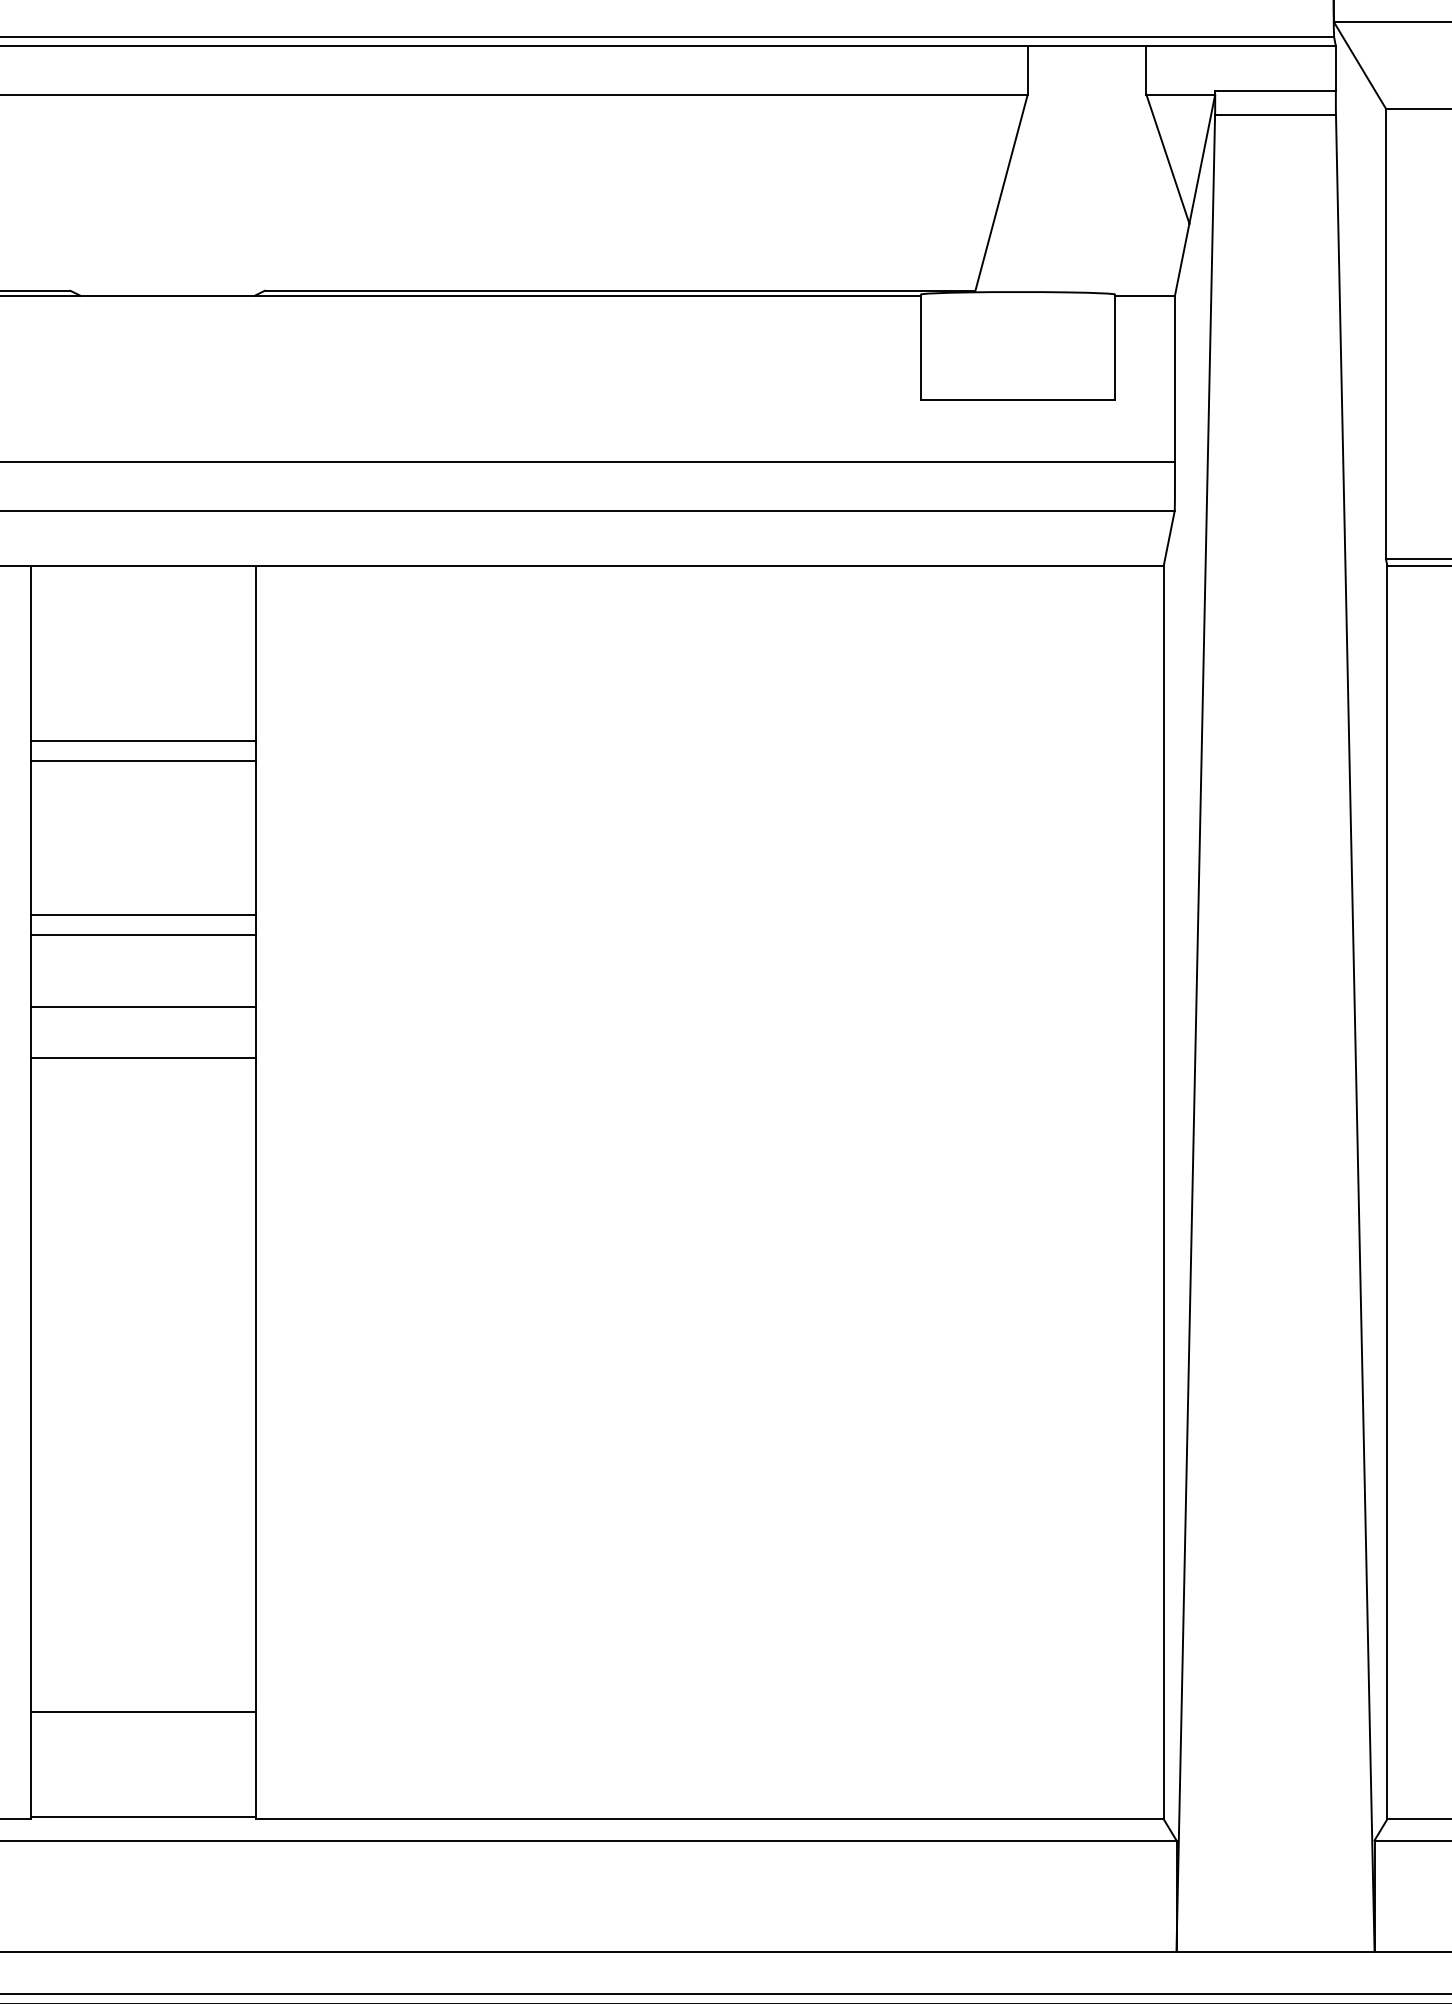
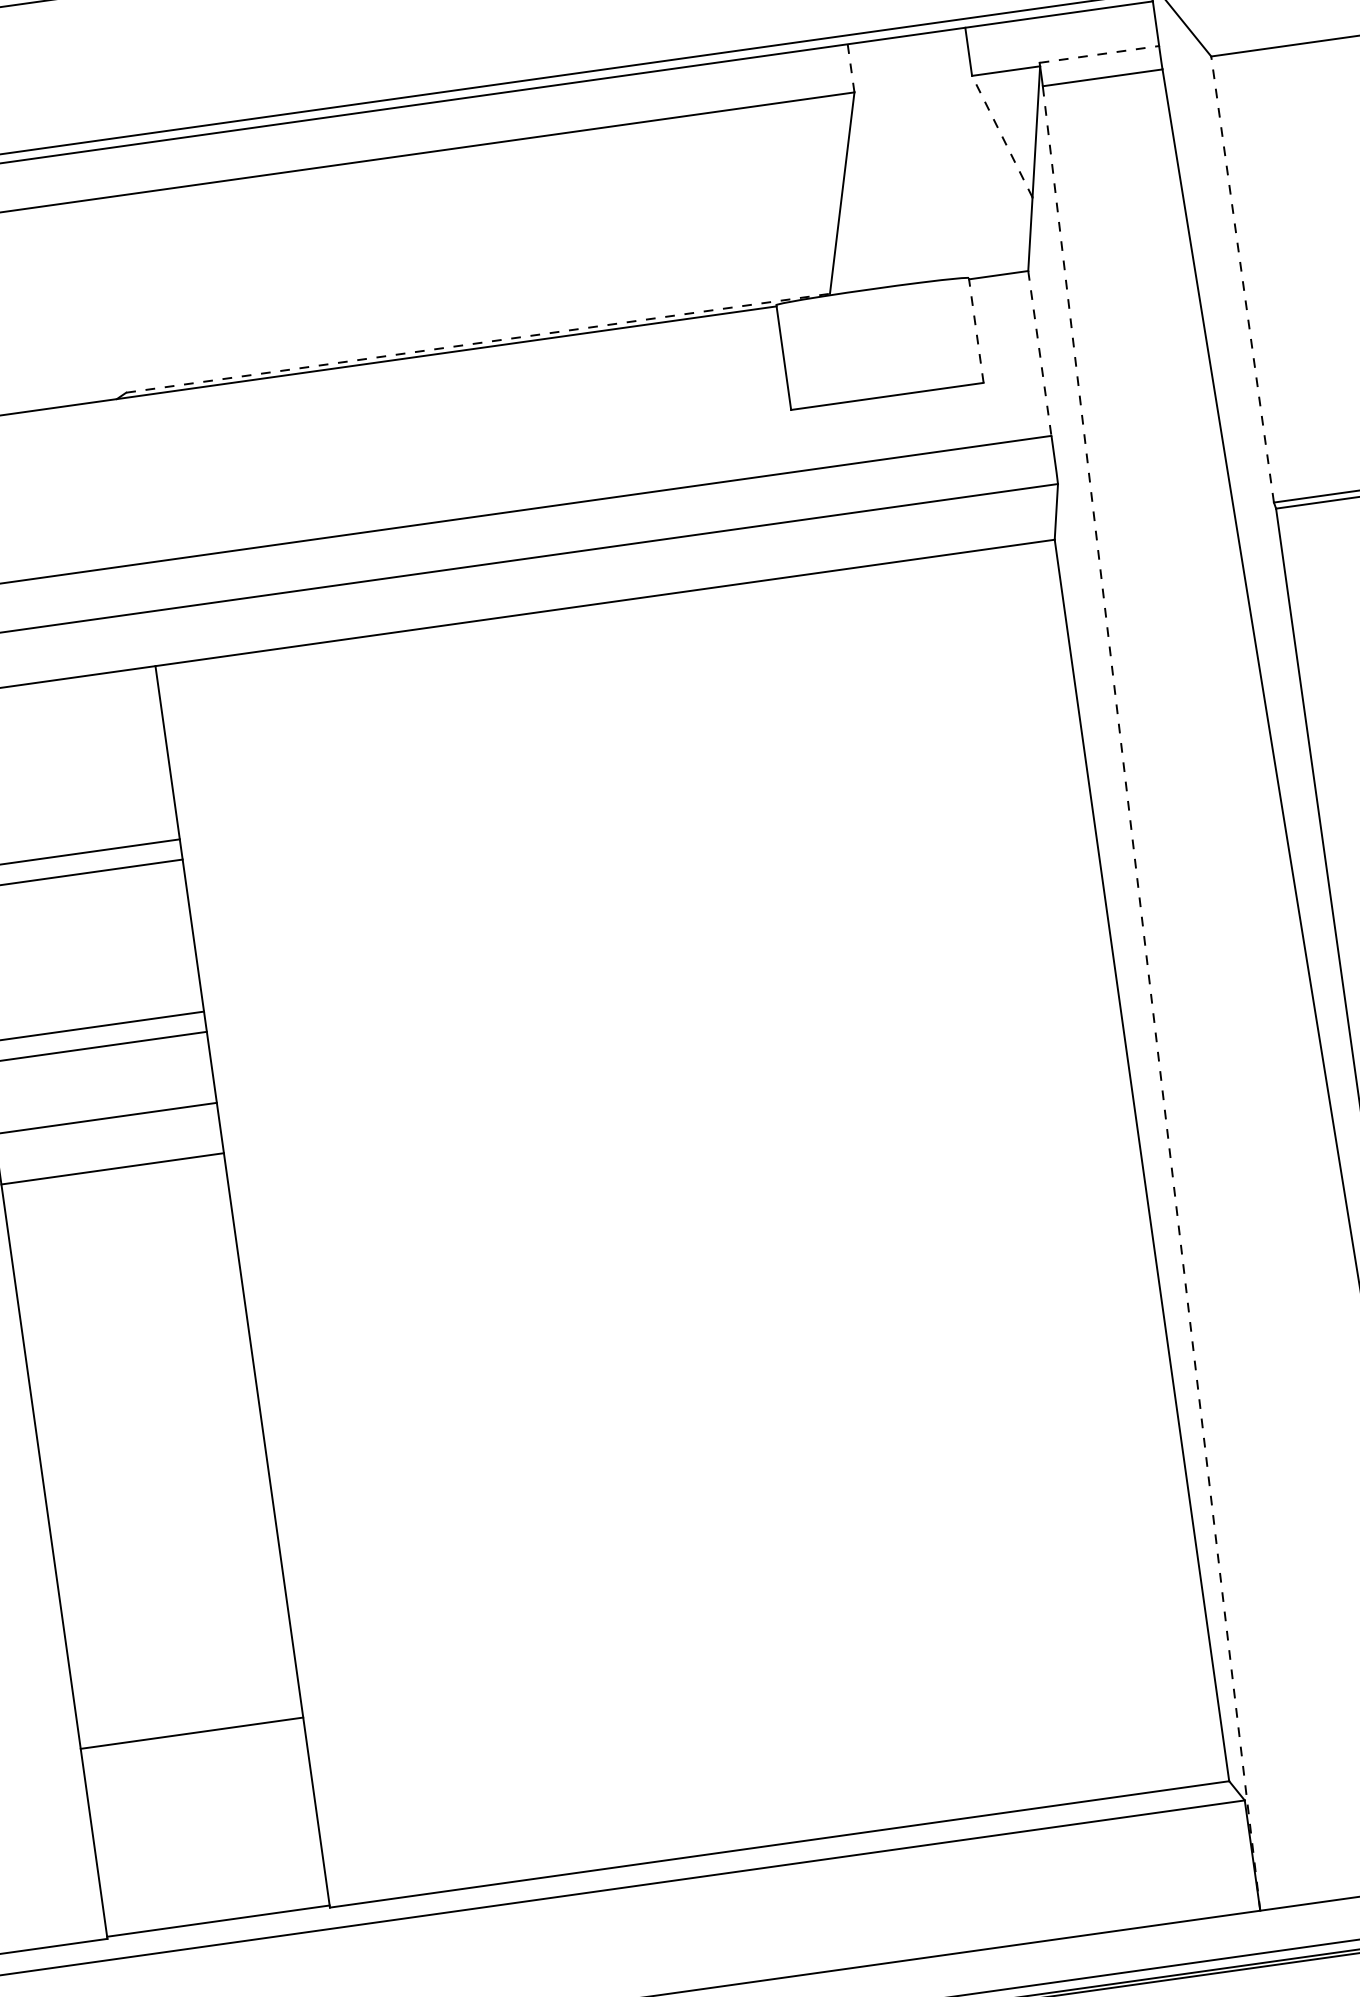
line: (1027, 70) -> (850, 68), solid -> dashed
line: (1276, 91) -> (1100, 54), solid -> dashed
line: (1167, 159) -> (1001, 137), solid -> dashed
line: (620, 290) -> (478, 342), solid -> dashed
line: (1386, 333) -> (1242, 278), solid -> dashed
line: (1115, 347) -> (976, 330), solid -> dashed
line: (1174, 379) -> (1039, 353), solid -> dashed
line: (1195, 1033) -> (1151, 998), solid -> dashed
line: (142, 1712) -> (191, 1733), moved

